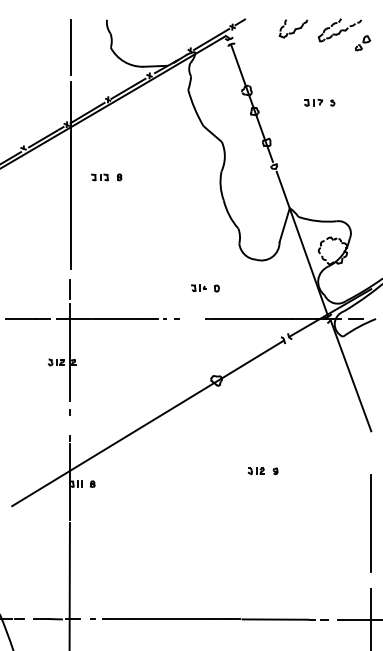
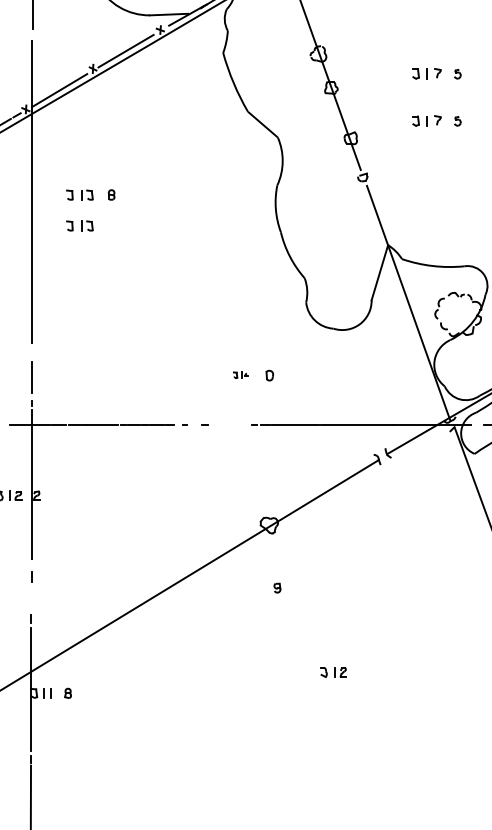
part: (319, 131) -> (436, 120), added
part: (99, 196) -> (79, 226), added
part: (198, 288) -> (239, 375), size x0.6
part: (275, 471) -> (277, 588), moved

